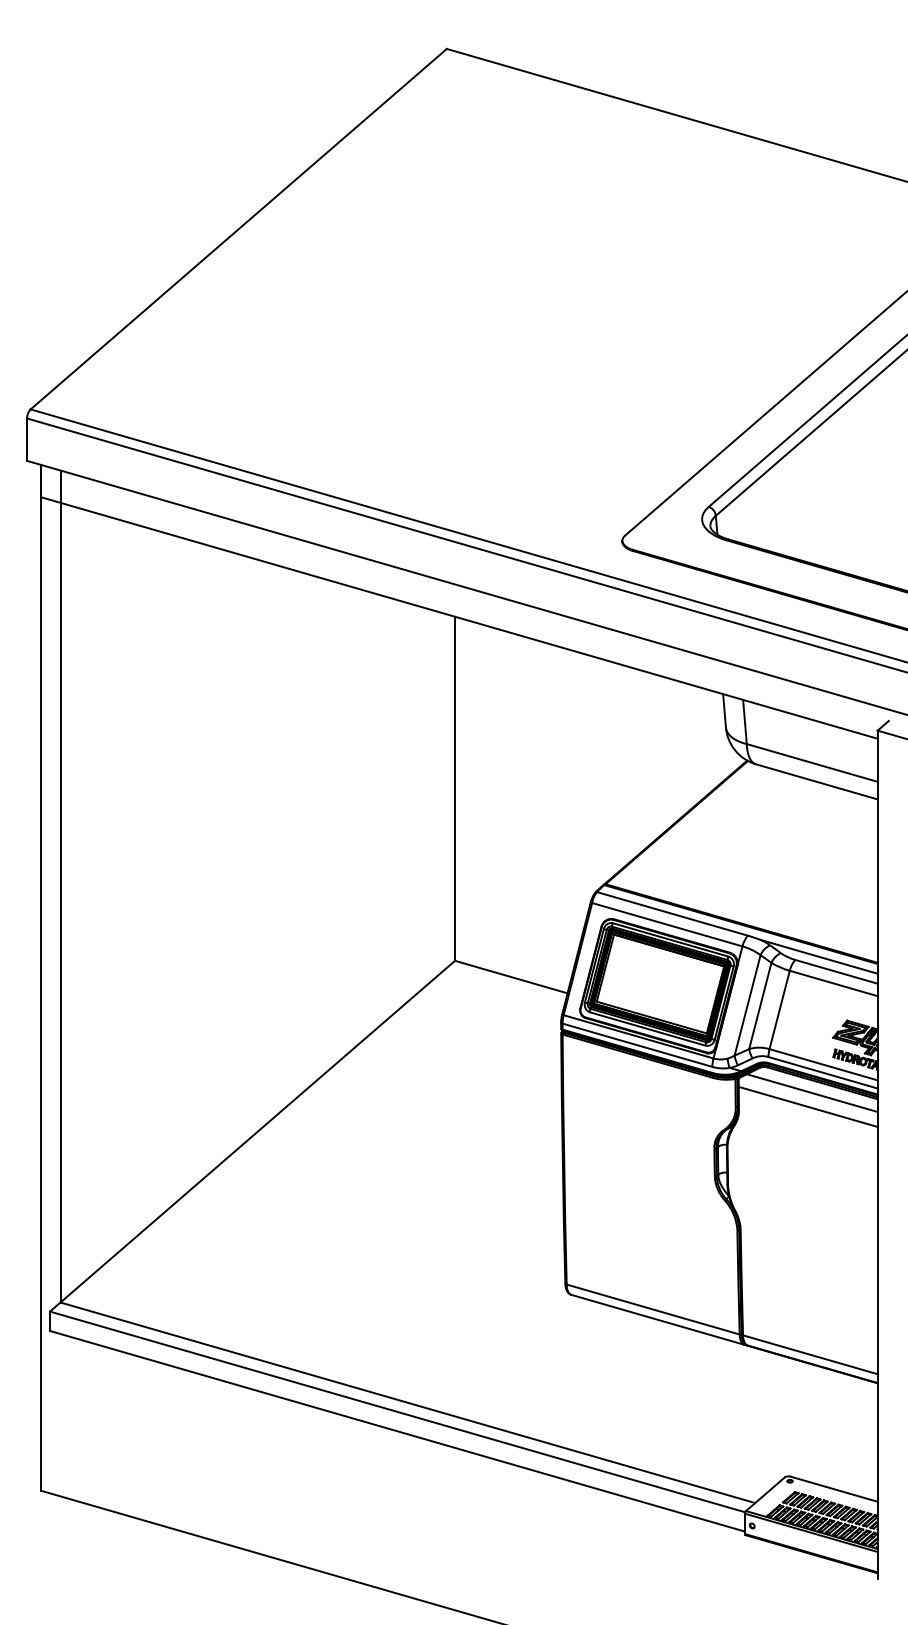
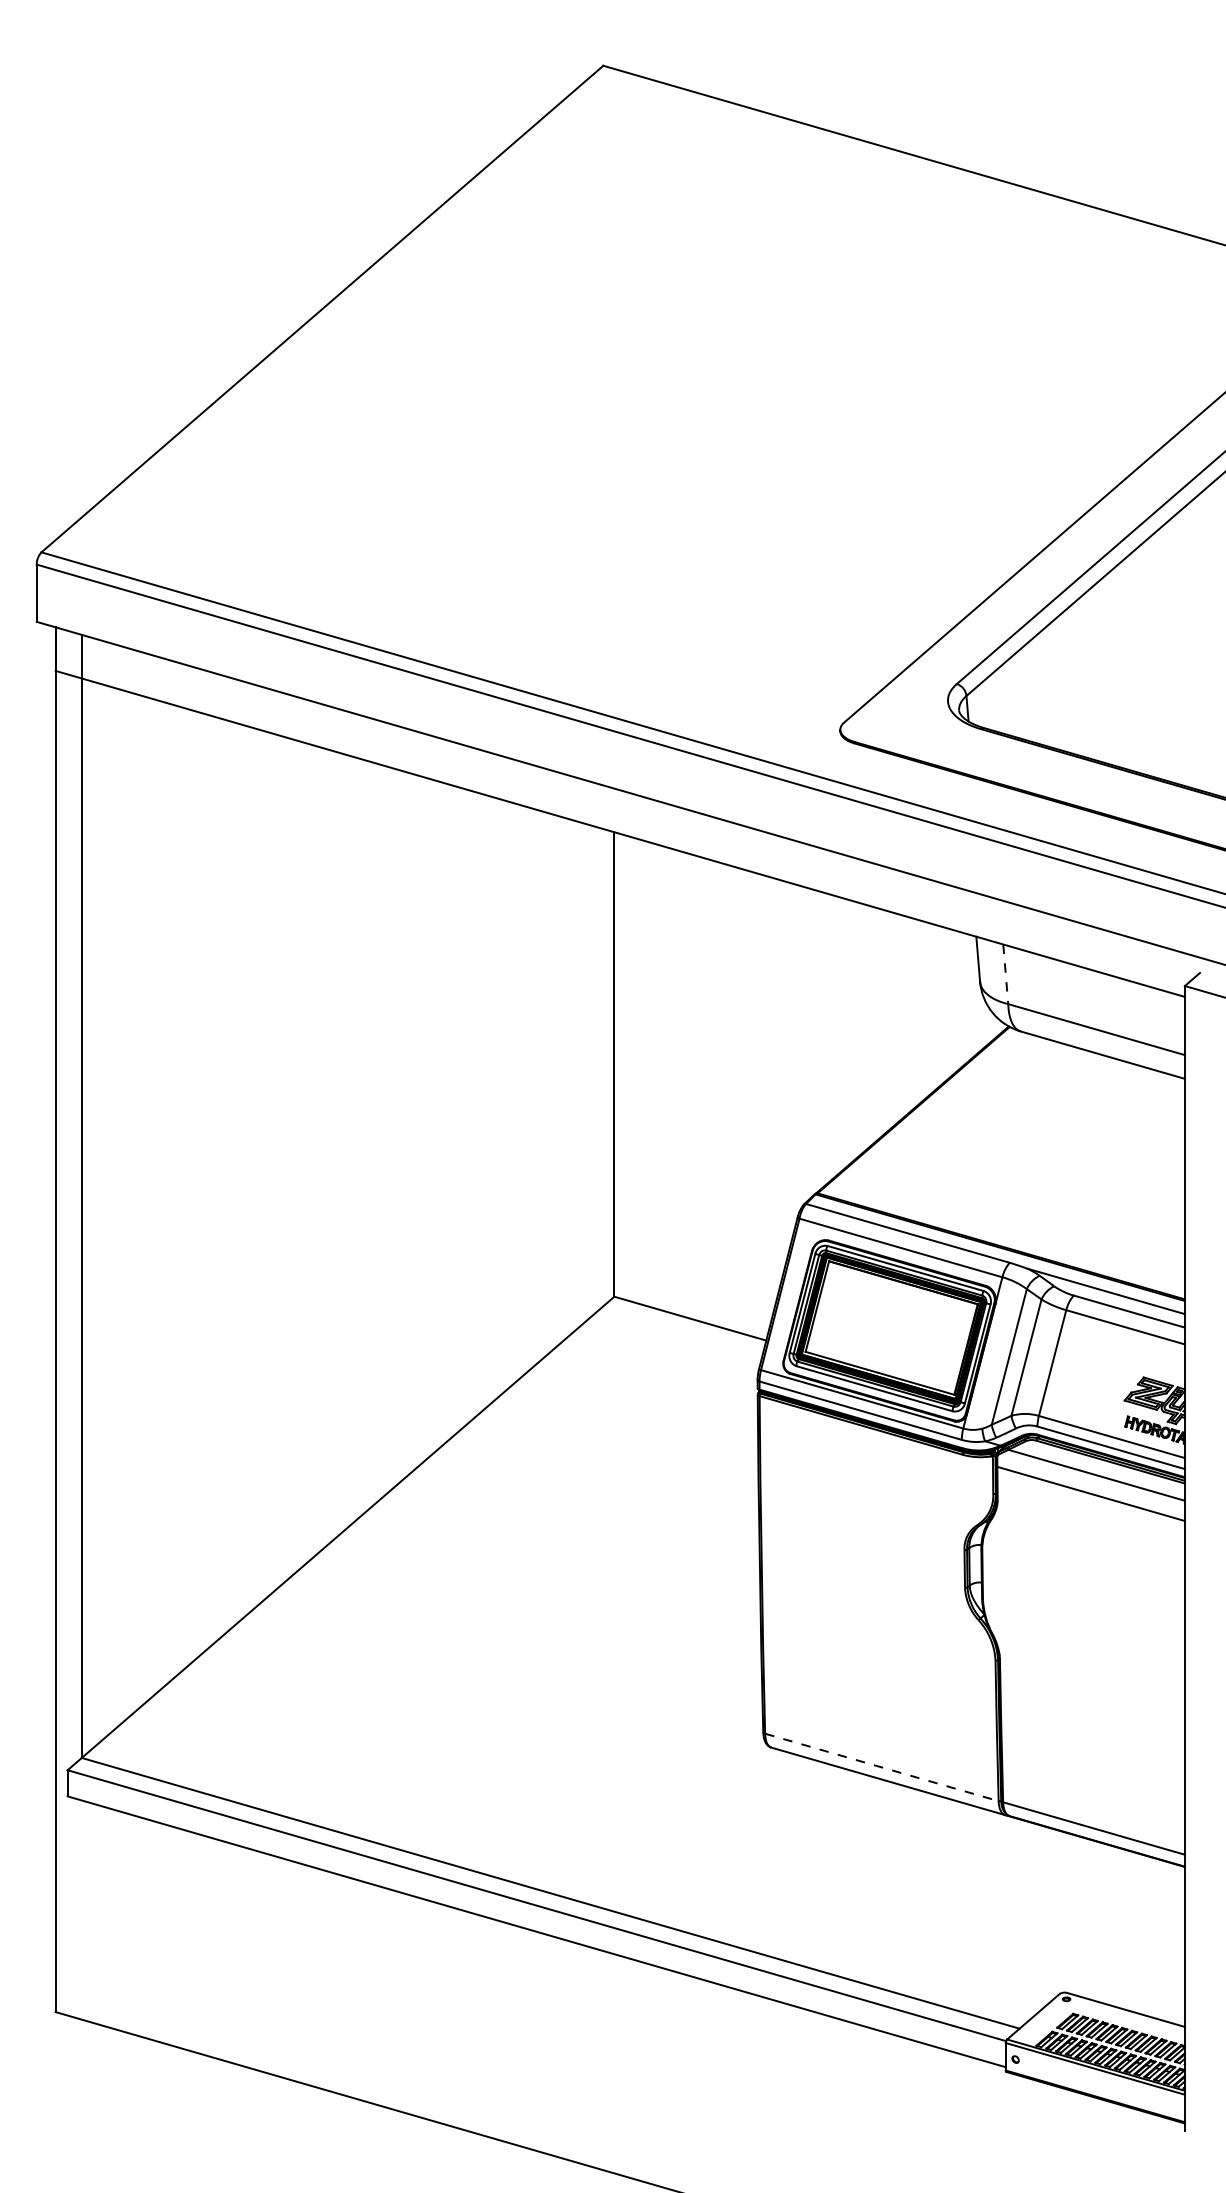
line: (744, 722) -> (1005, 974), solid -> dashed
line: (652, 1309) -> (881, 1767), solid -> dashed

